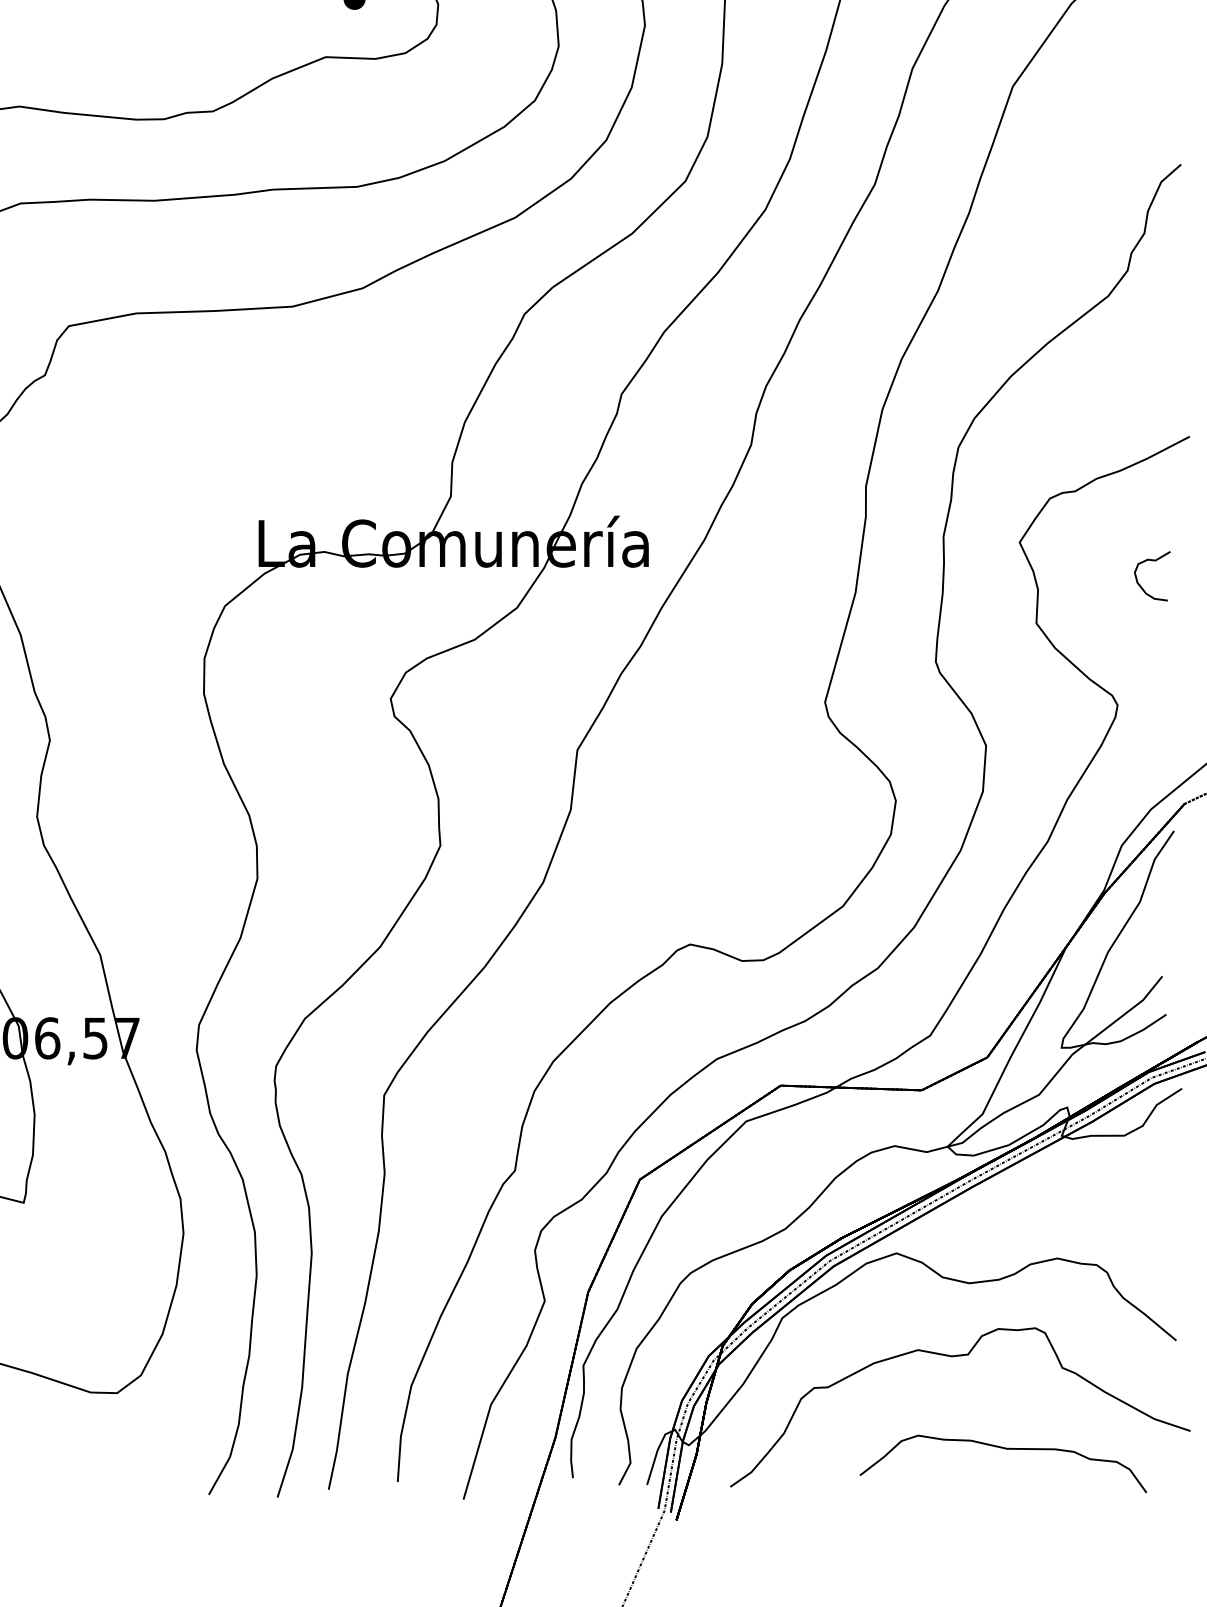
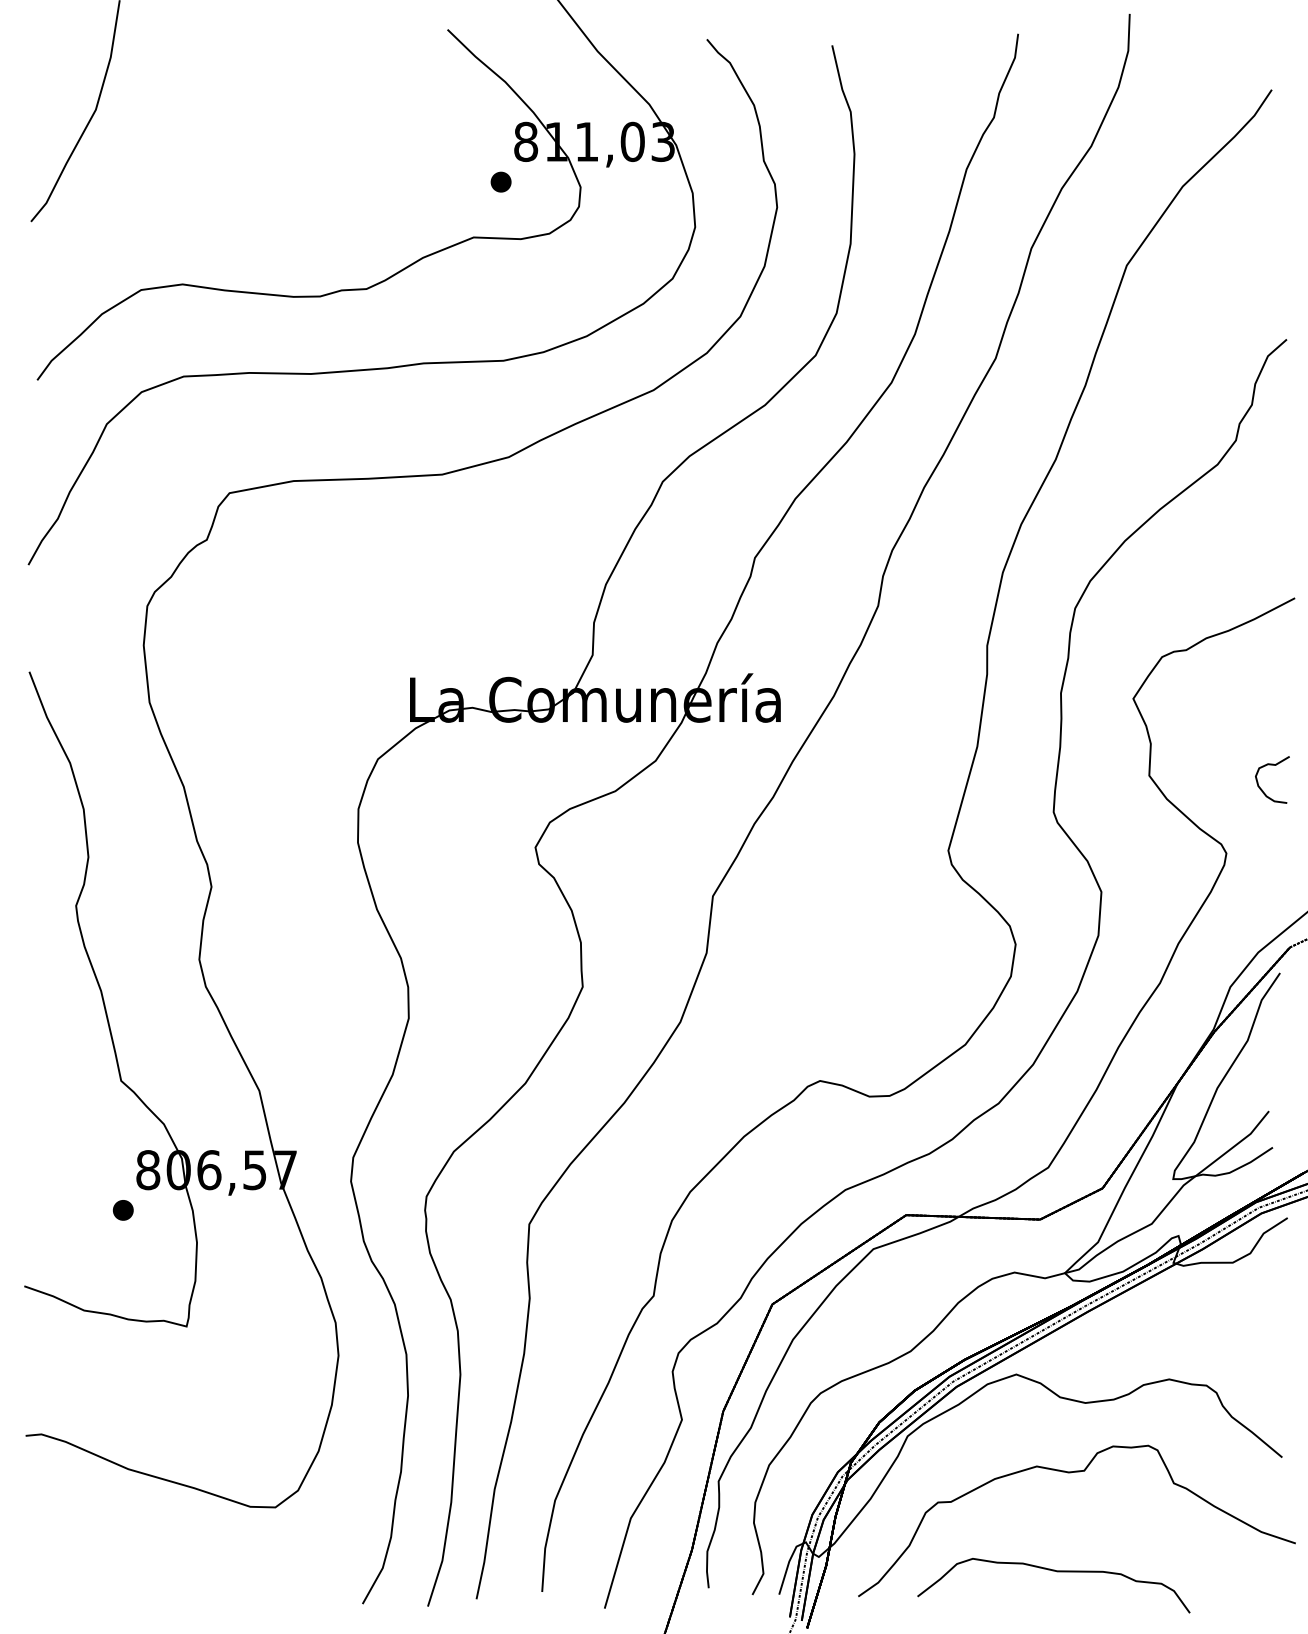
curve: (1152, 561) -> (1272, 765), moved
curve: (1006, 1450) -> (1056, 1572), moved

